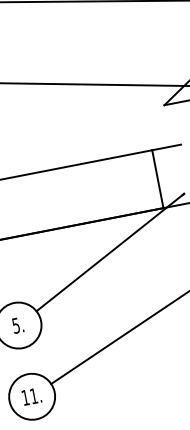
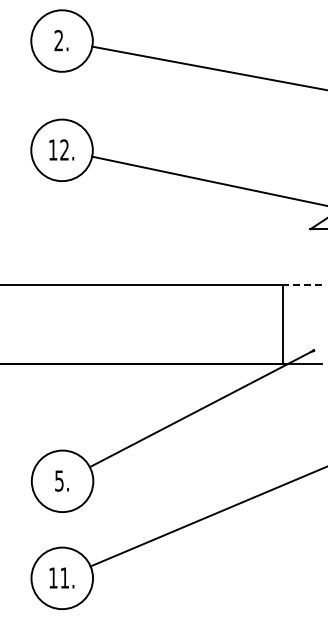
line: (166, 147) -> (302, 285), solid -> dashed

